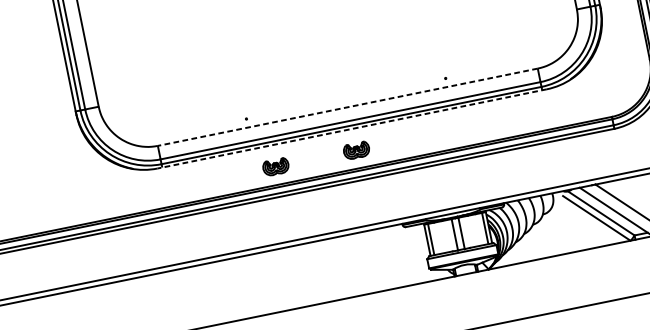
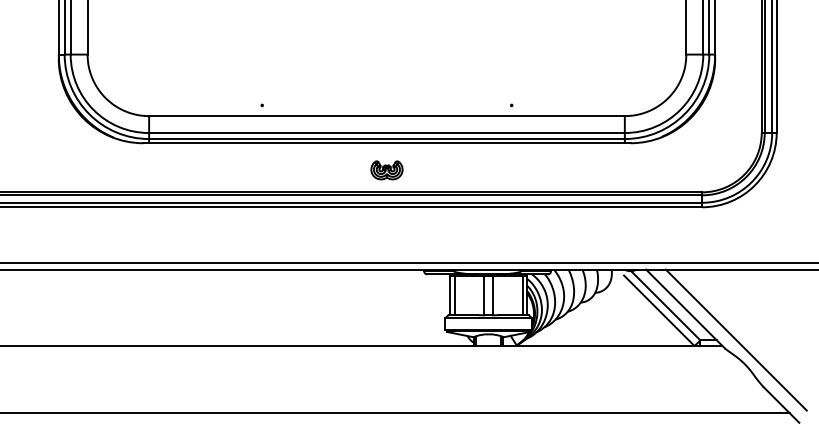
line: (347, 107) -> (386, 116), dashed -> solid
line: (351, 129) -> (386, 143), dashed -> solid
part: (275, 167) -> (285, 170), removed

